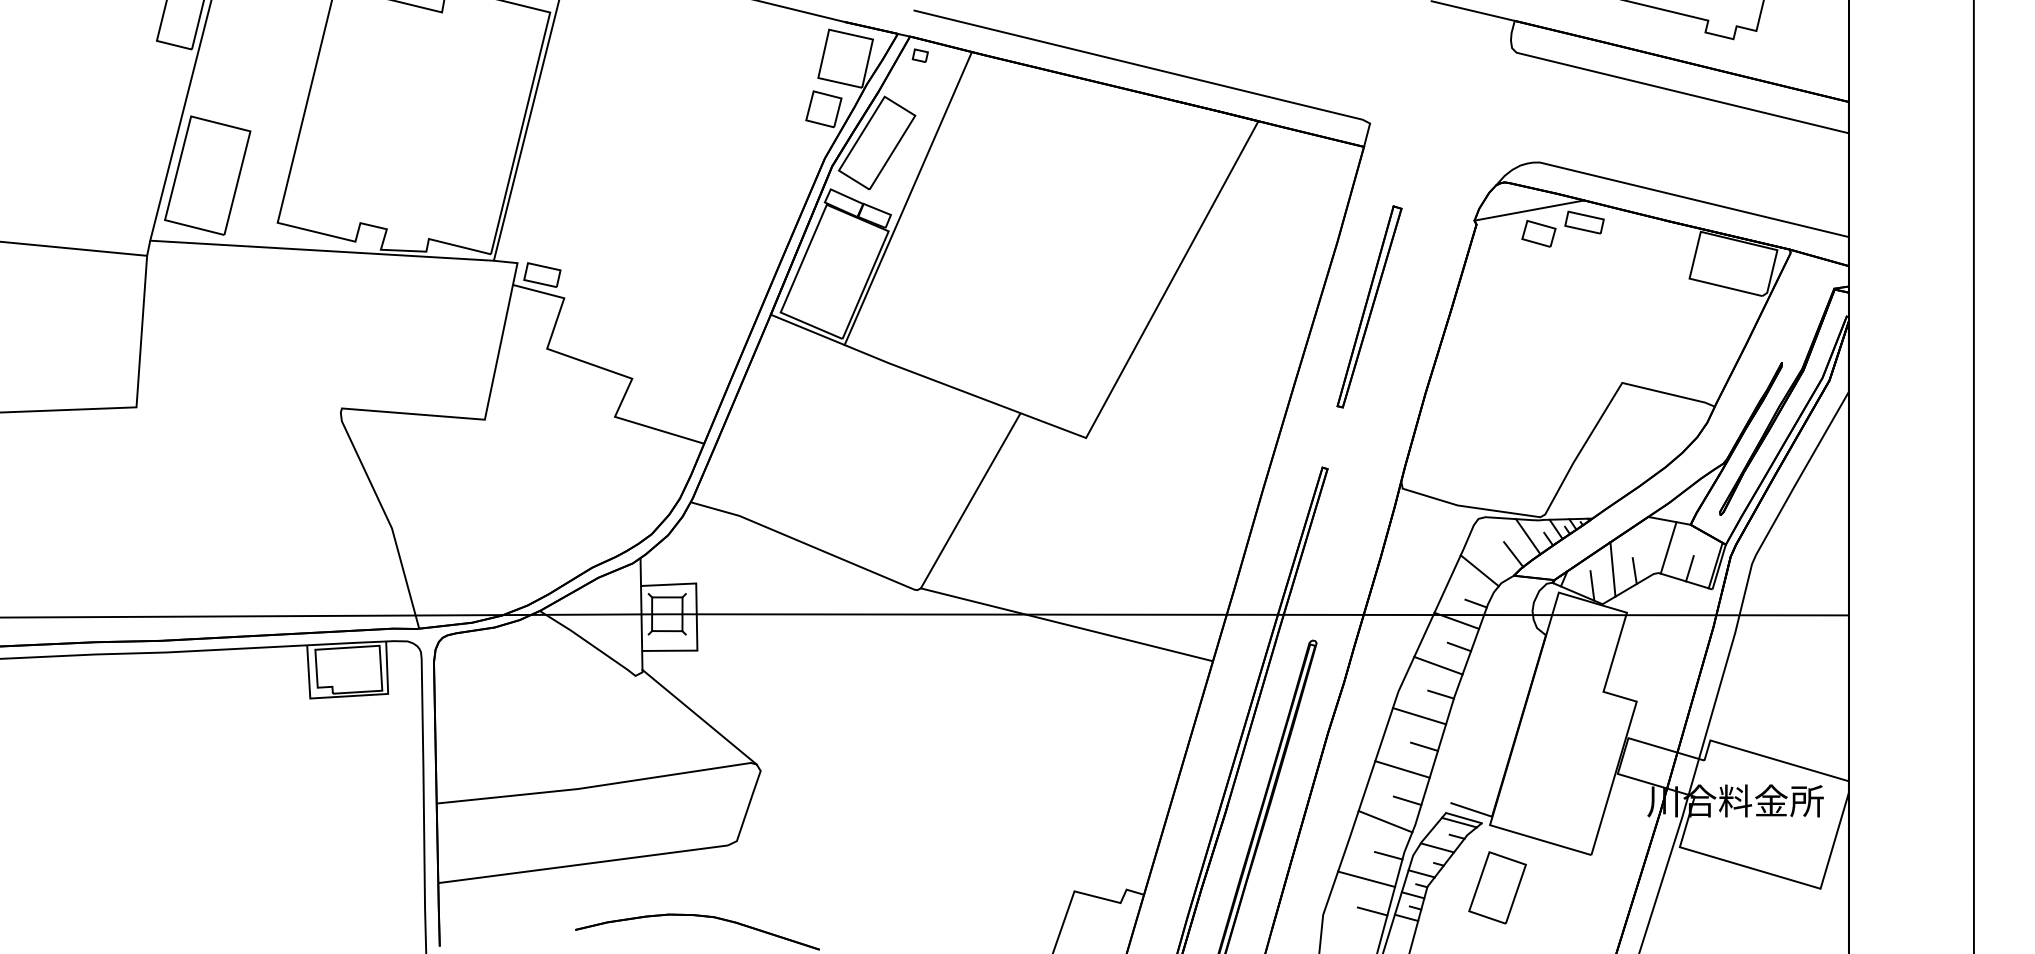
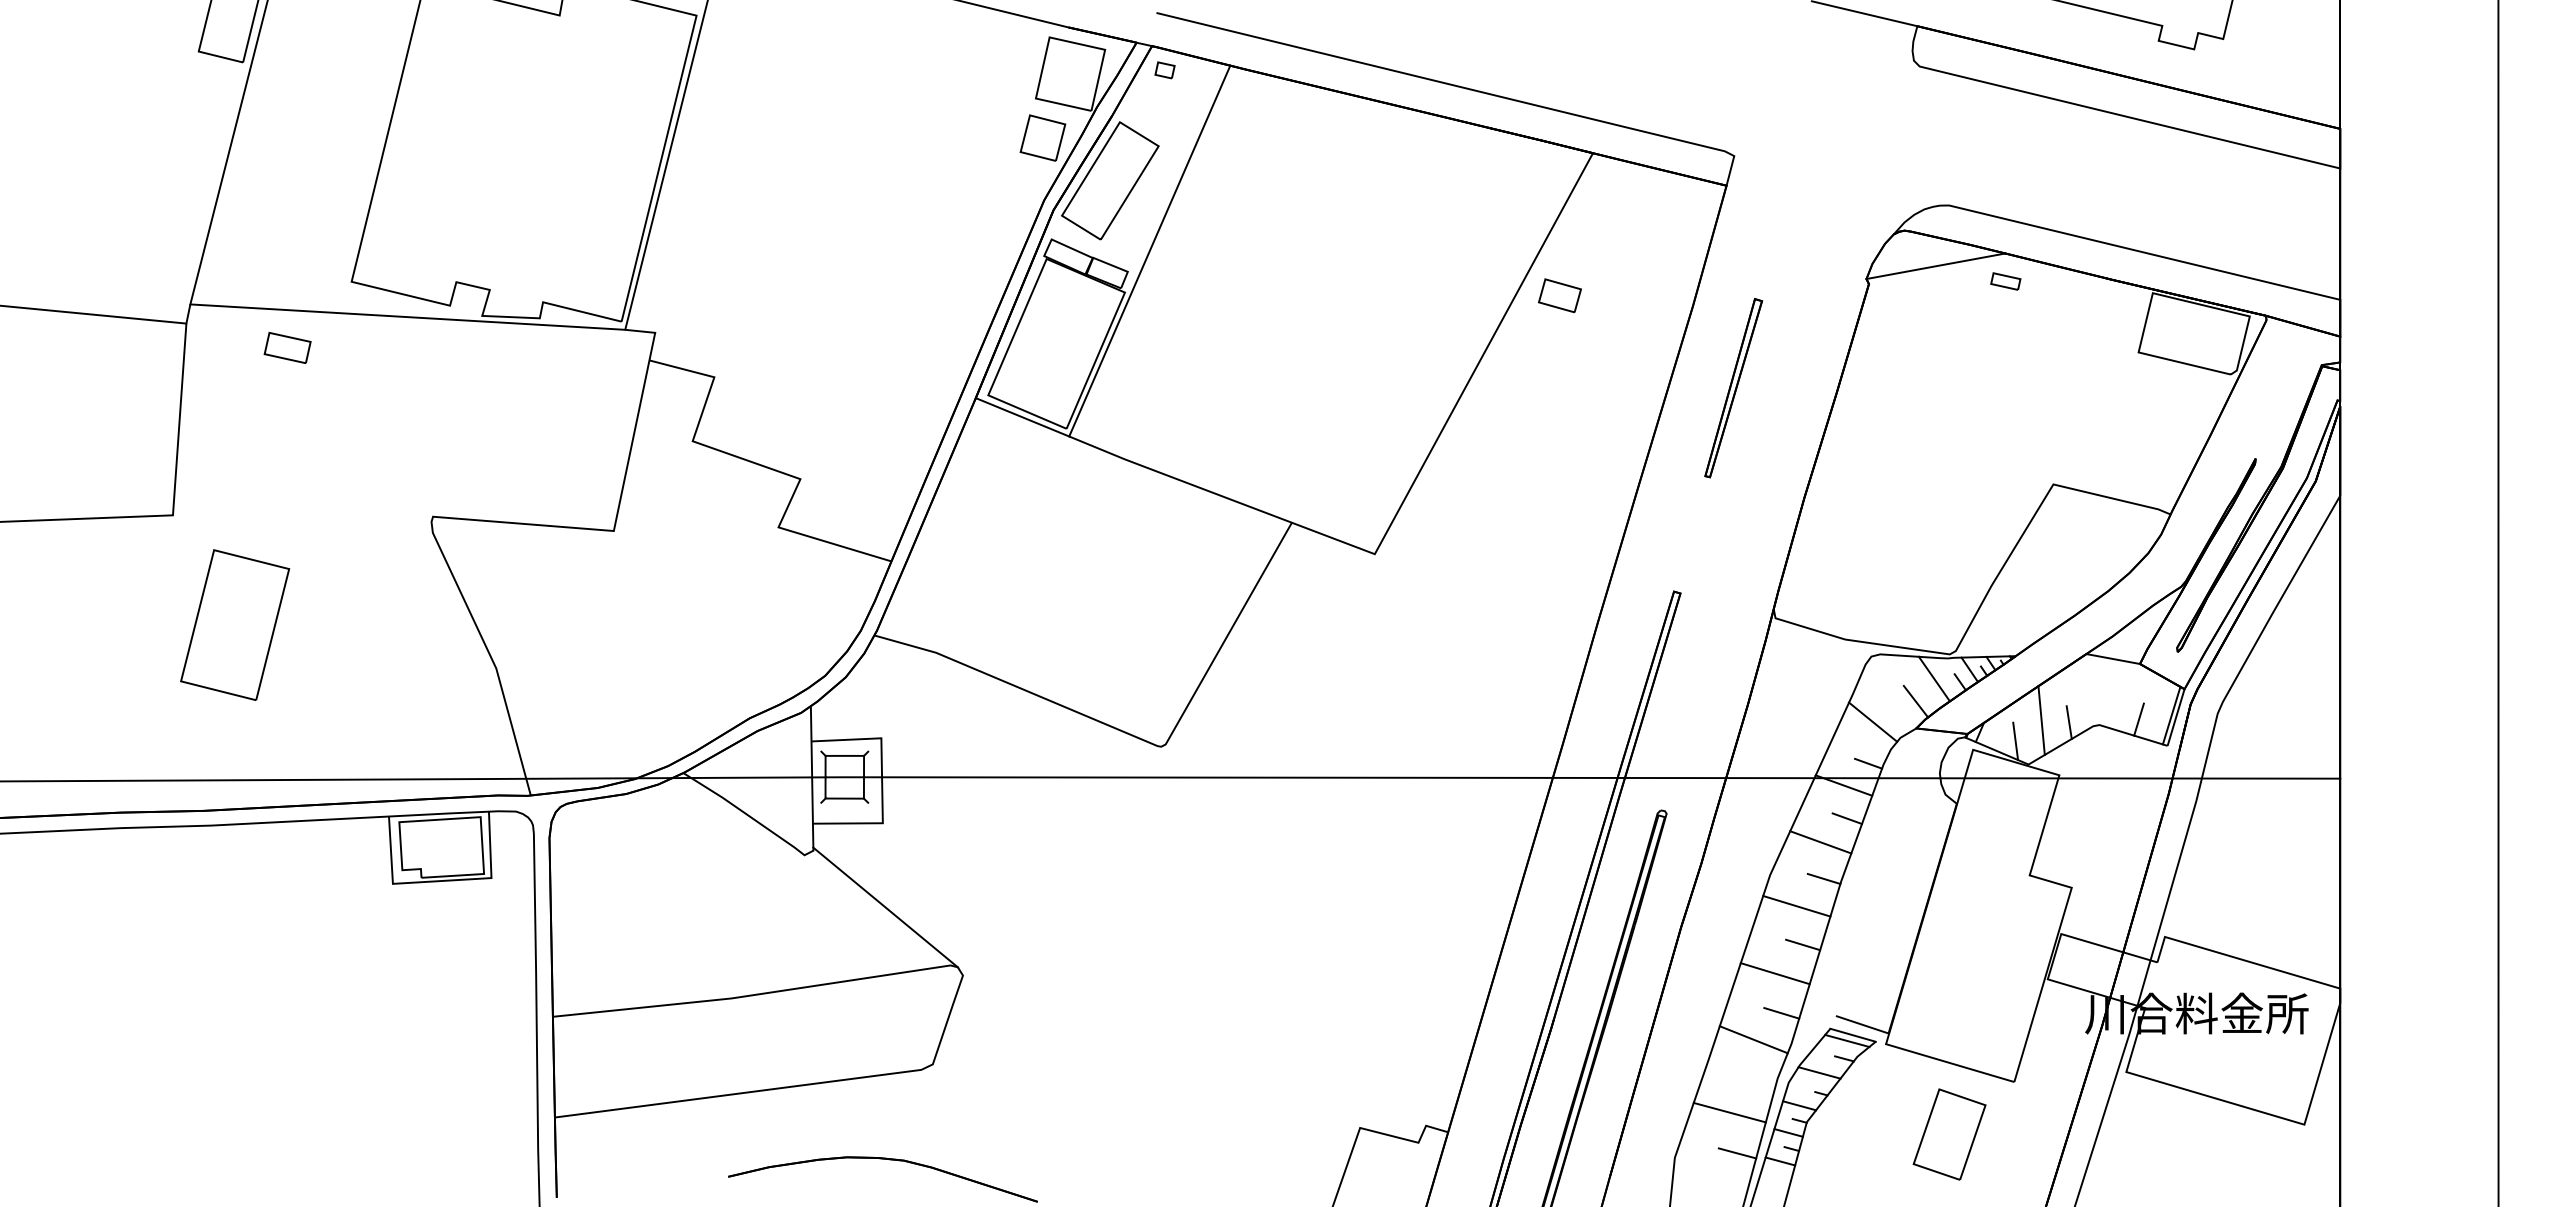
part: (208, 175) -> (235, 624), moved
part: (1584, 222) -> (2005, 281), size x0.6
part: (1538, 233) -> (1559, 295), moved
part: (542, 274) -> (287, 347), moved
part: (1369, 306) -> (1733, 387), size x0.7
line: (1668, 547) -> (2112, 692), removed
line: (1066, 624) -> (1350, 790), removed
line: (1388, 855) -> (1757, 1082), removed
part: (1497, 887) -> (1949, 1134), moved

